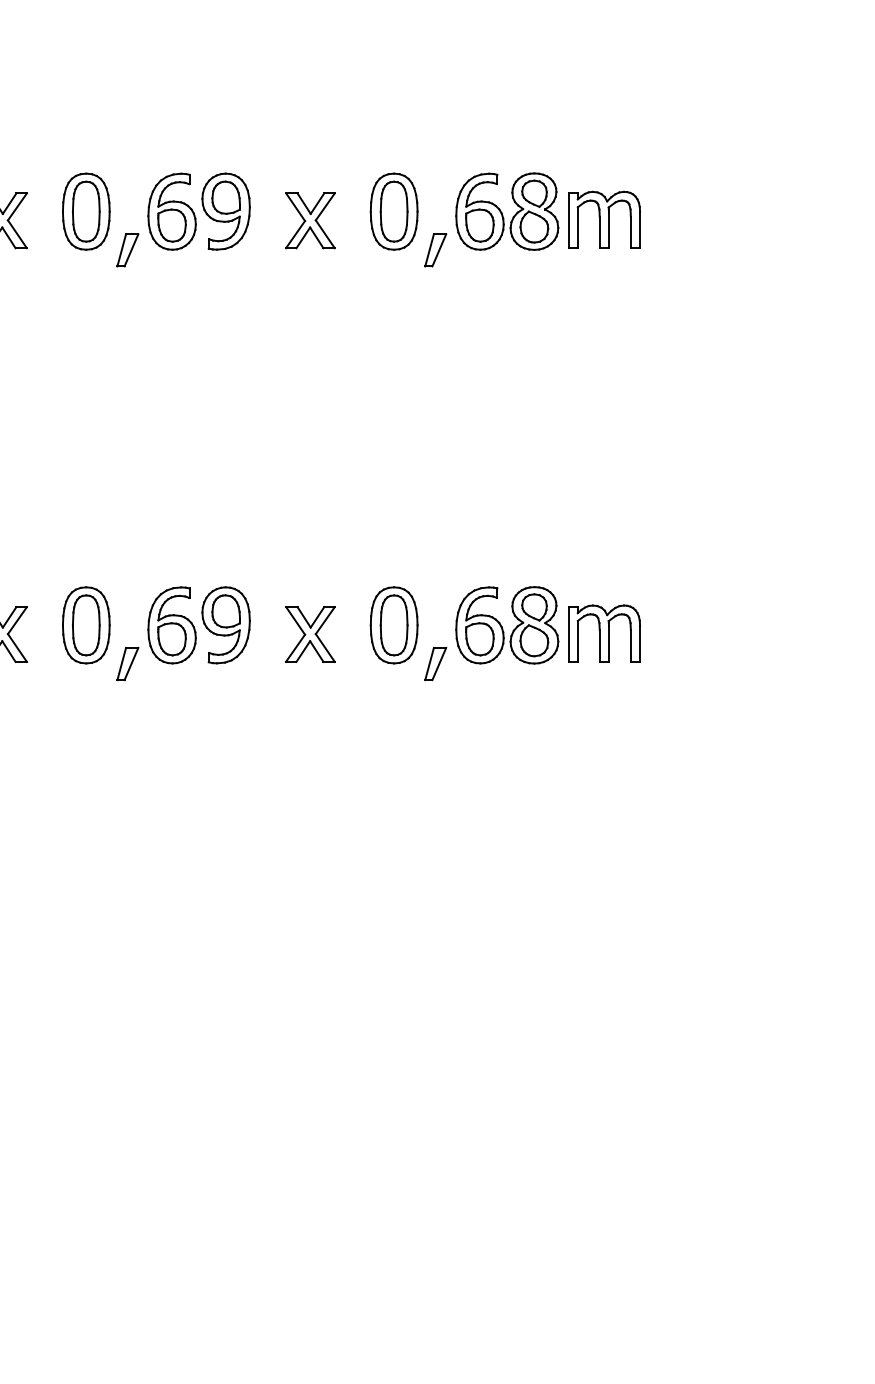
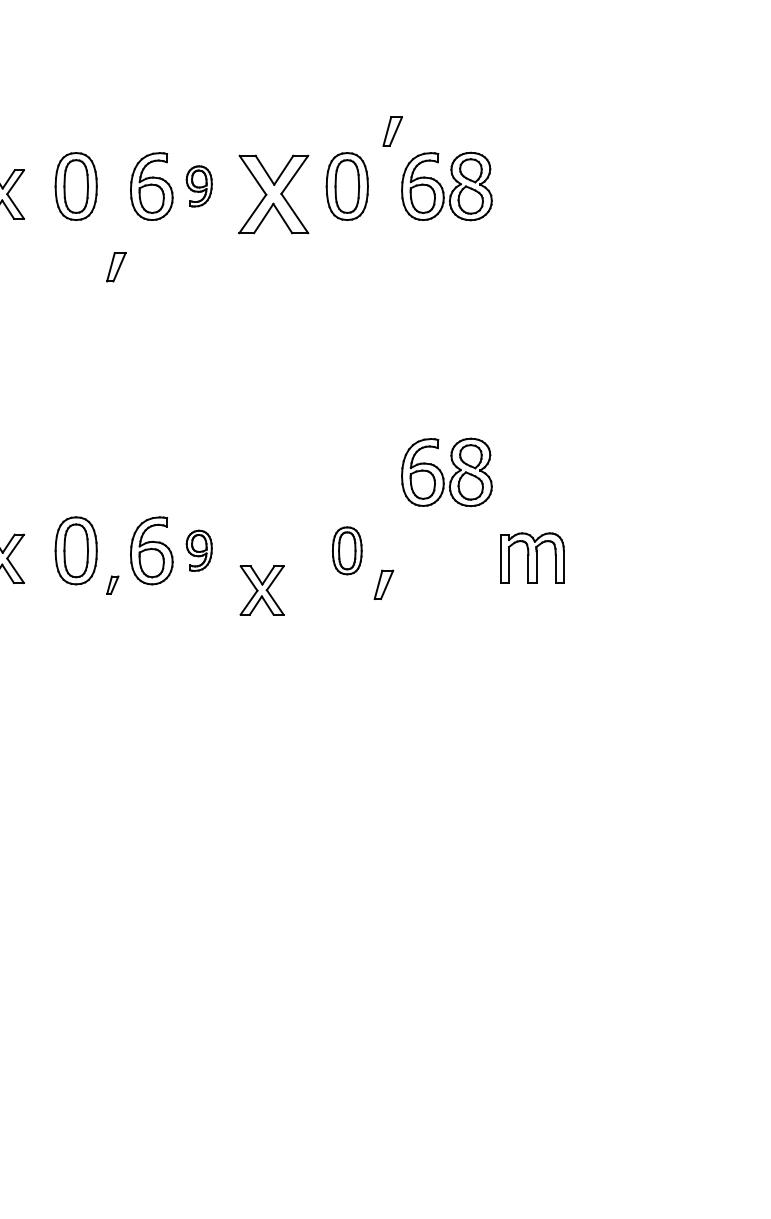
part: (225, 211) -> (198, 186), size x0.6
part: (604, 219) -> (532, 193), removed
part: (309, 220) -> (272, 194), size x1.6
part: (127, 250) -> (116, 267), moved
part: (435, 250) -> (392, 131), moved
part: (225, 625) -> (198, 550), size x0.6
part: (393, 625) -> (346, 550), size x0.7
part: (507, 625) -> (447, 472), moved
part: (310, 634) -> (262, 590), moved
part: (127, 664) -> (112, 585), size x0.6

